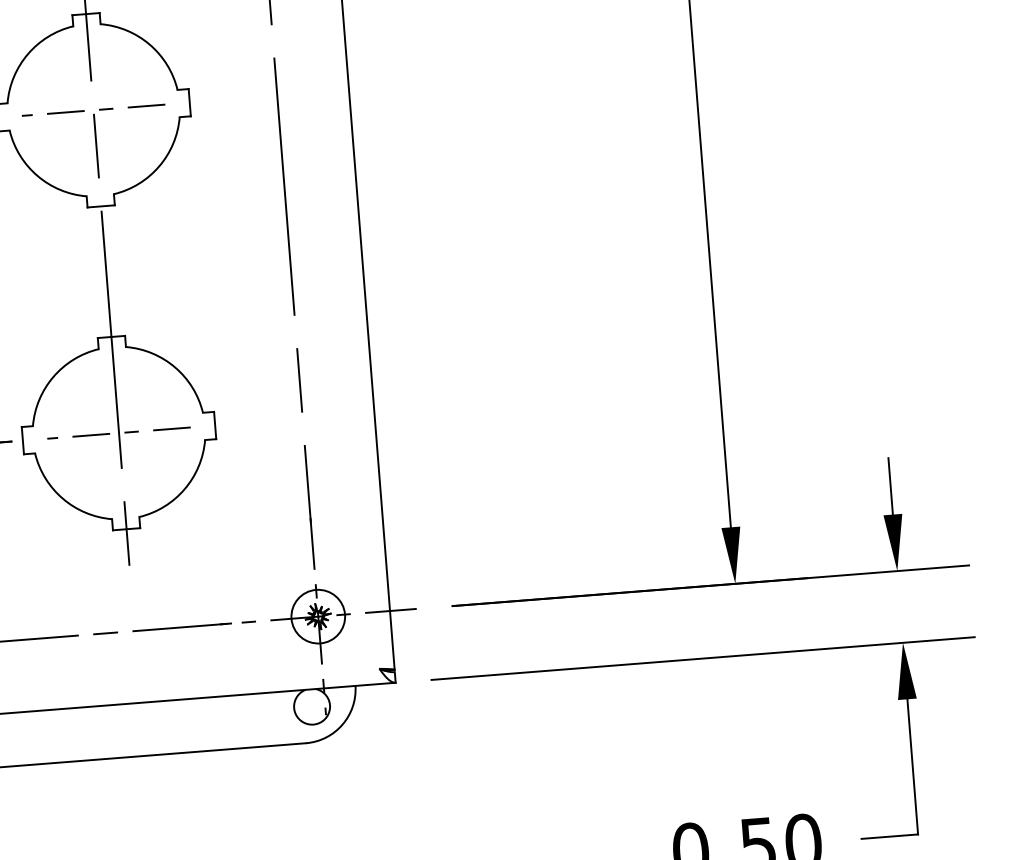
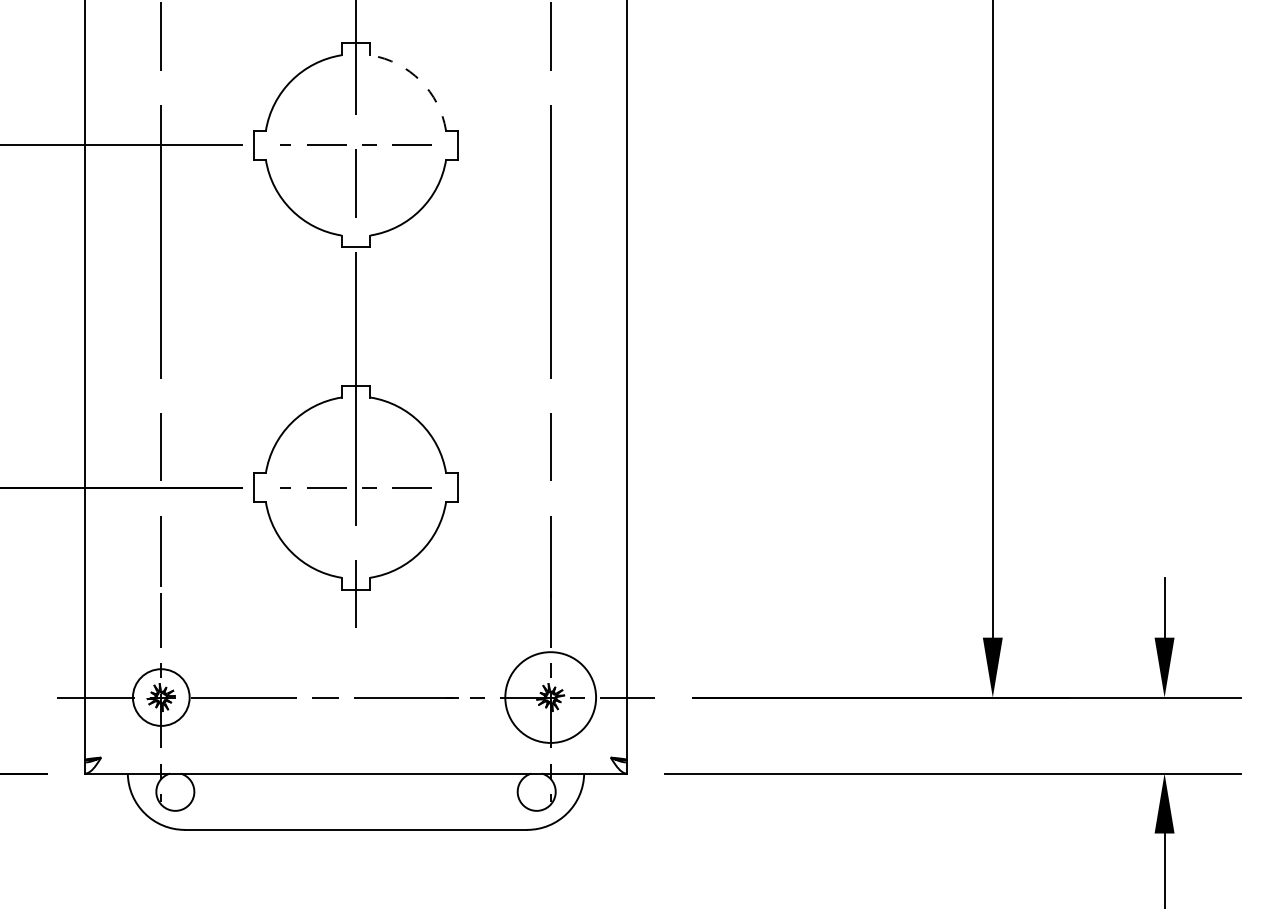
arc: (149, 44) -> (420, 80), solid -> dashed
circle: (318, 616) -> (550, 697), size x1.6

